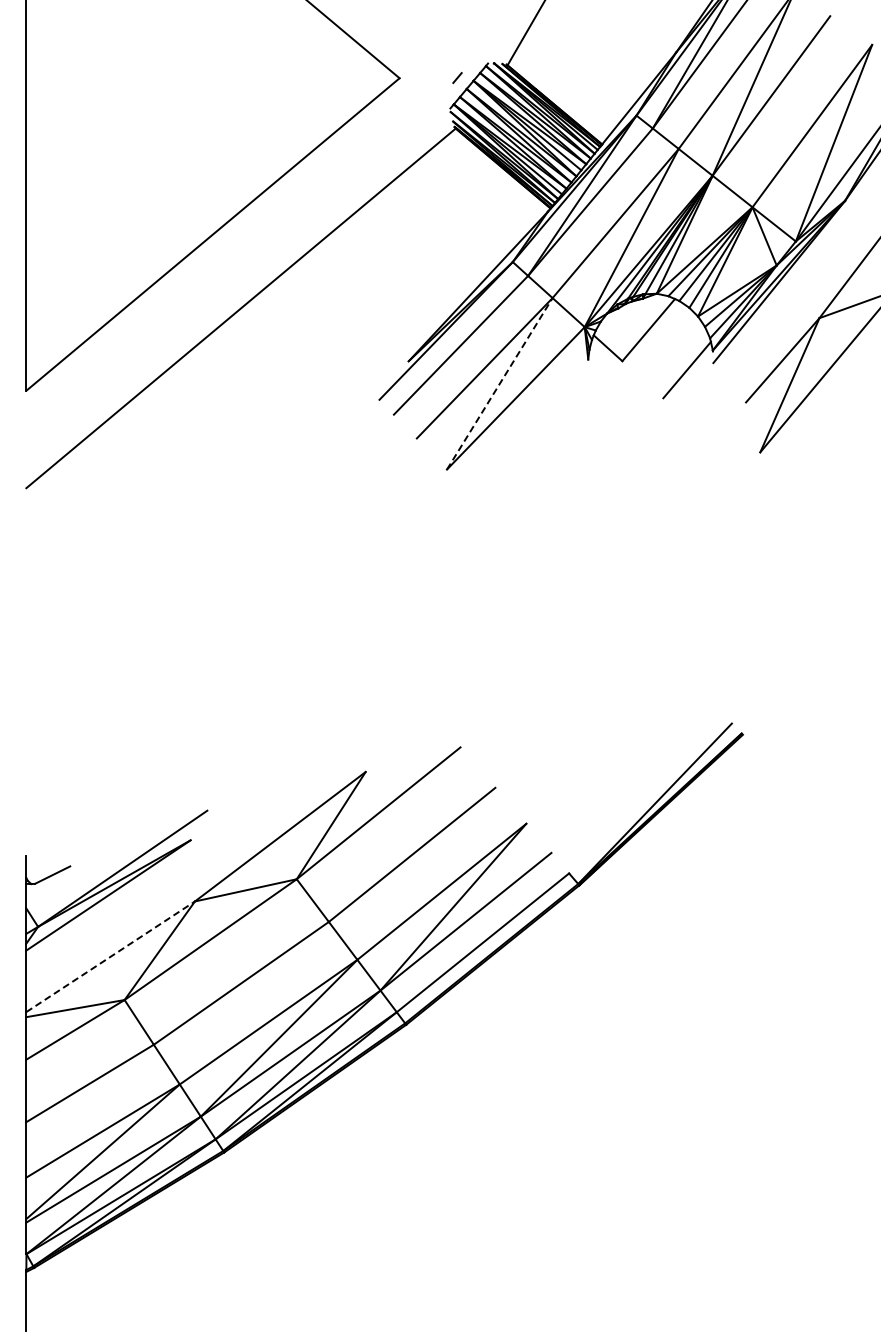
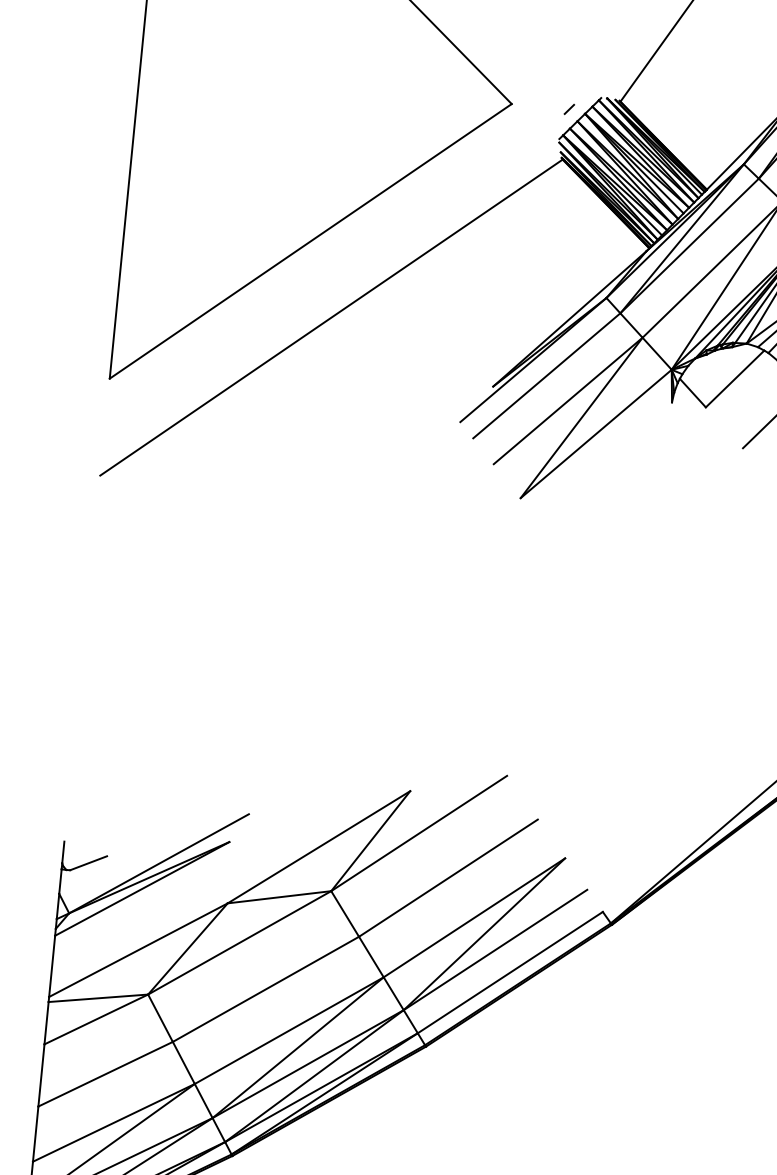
line: (499, 383) -> (581, 417), dashed -> solid
line: (110, 956) -> (138, 949), dashed -> solid

